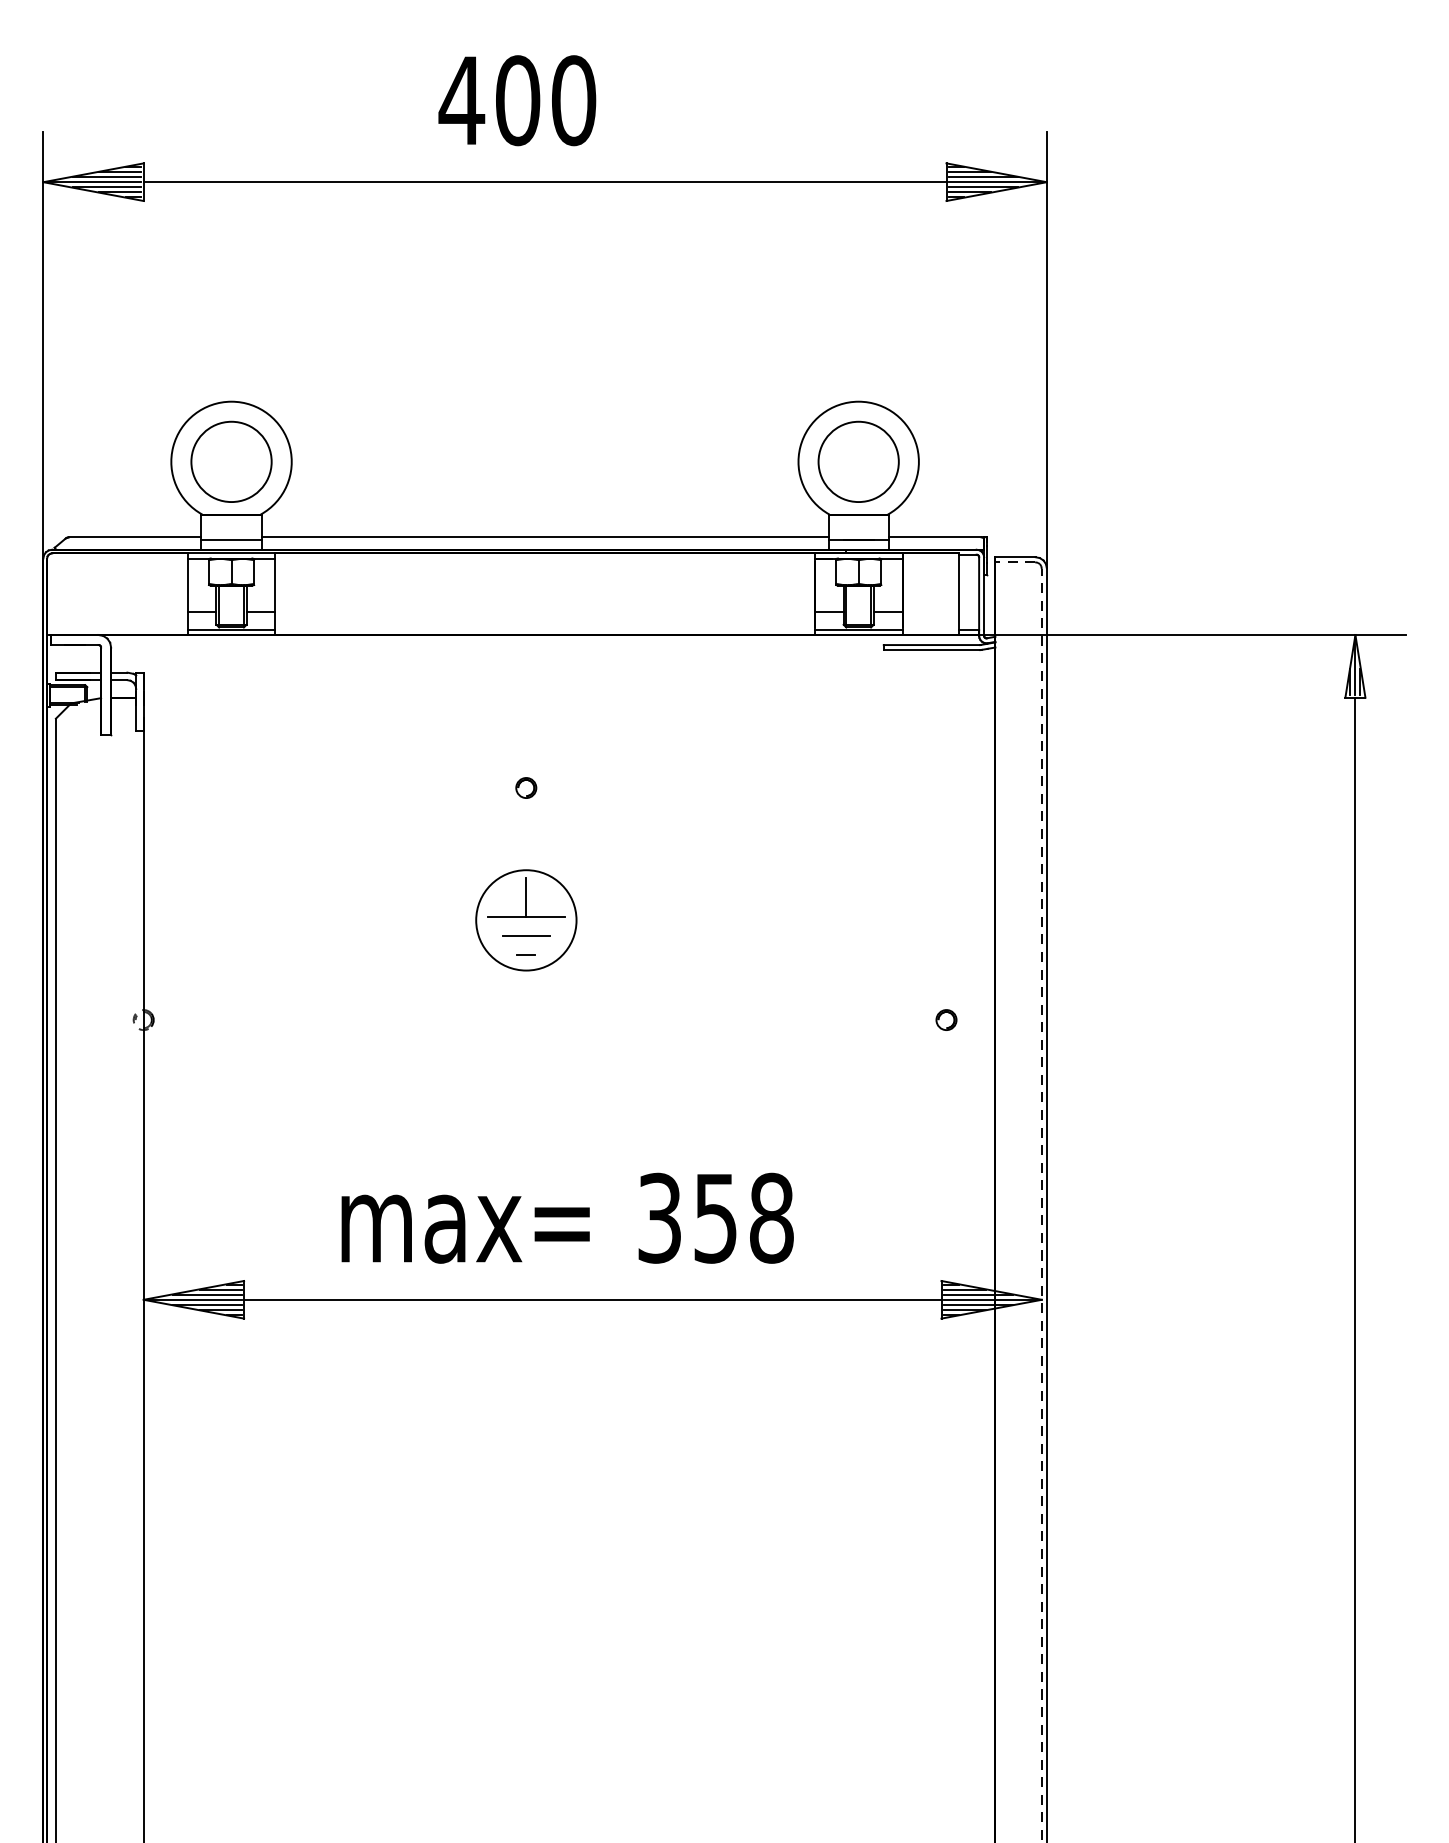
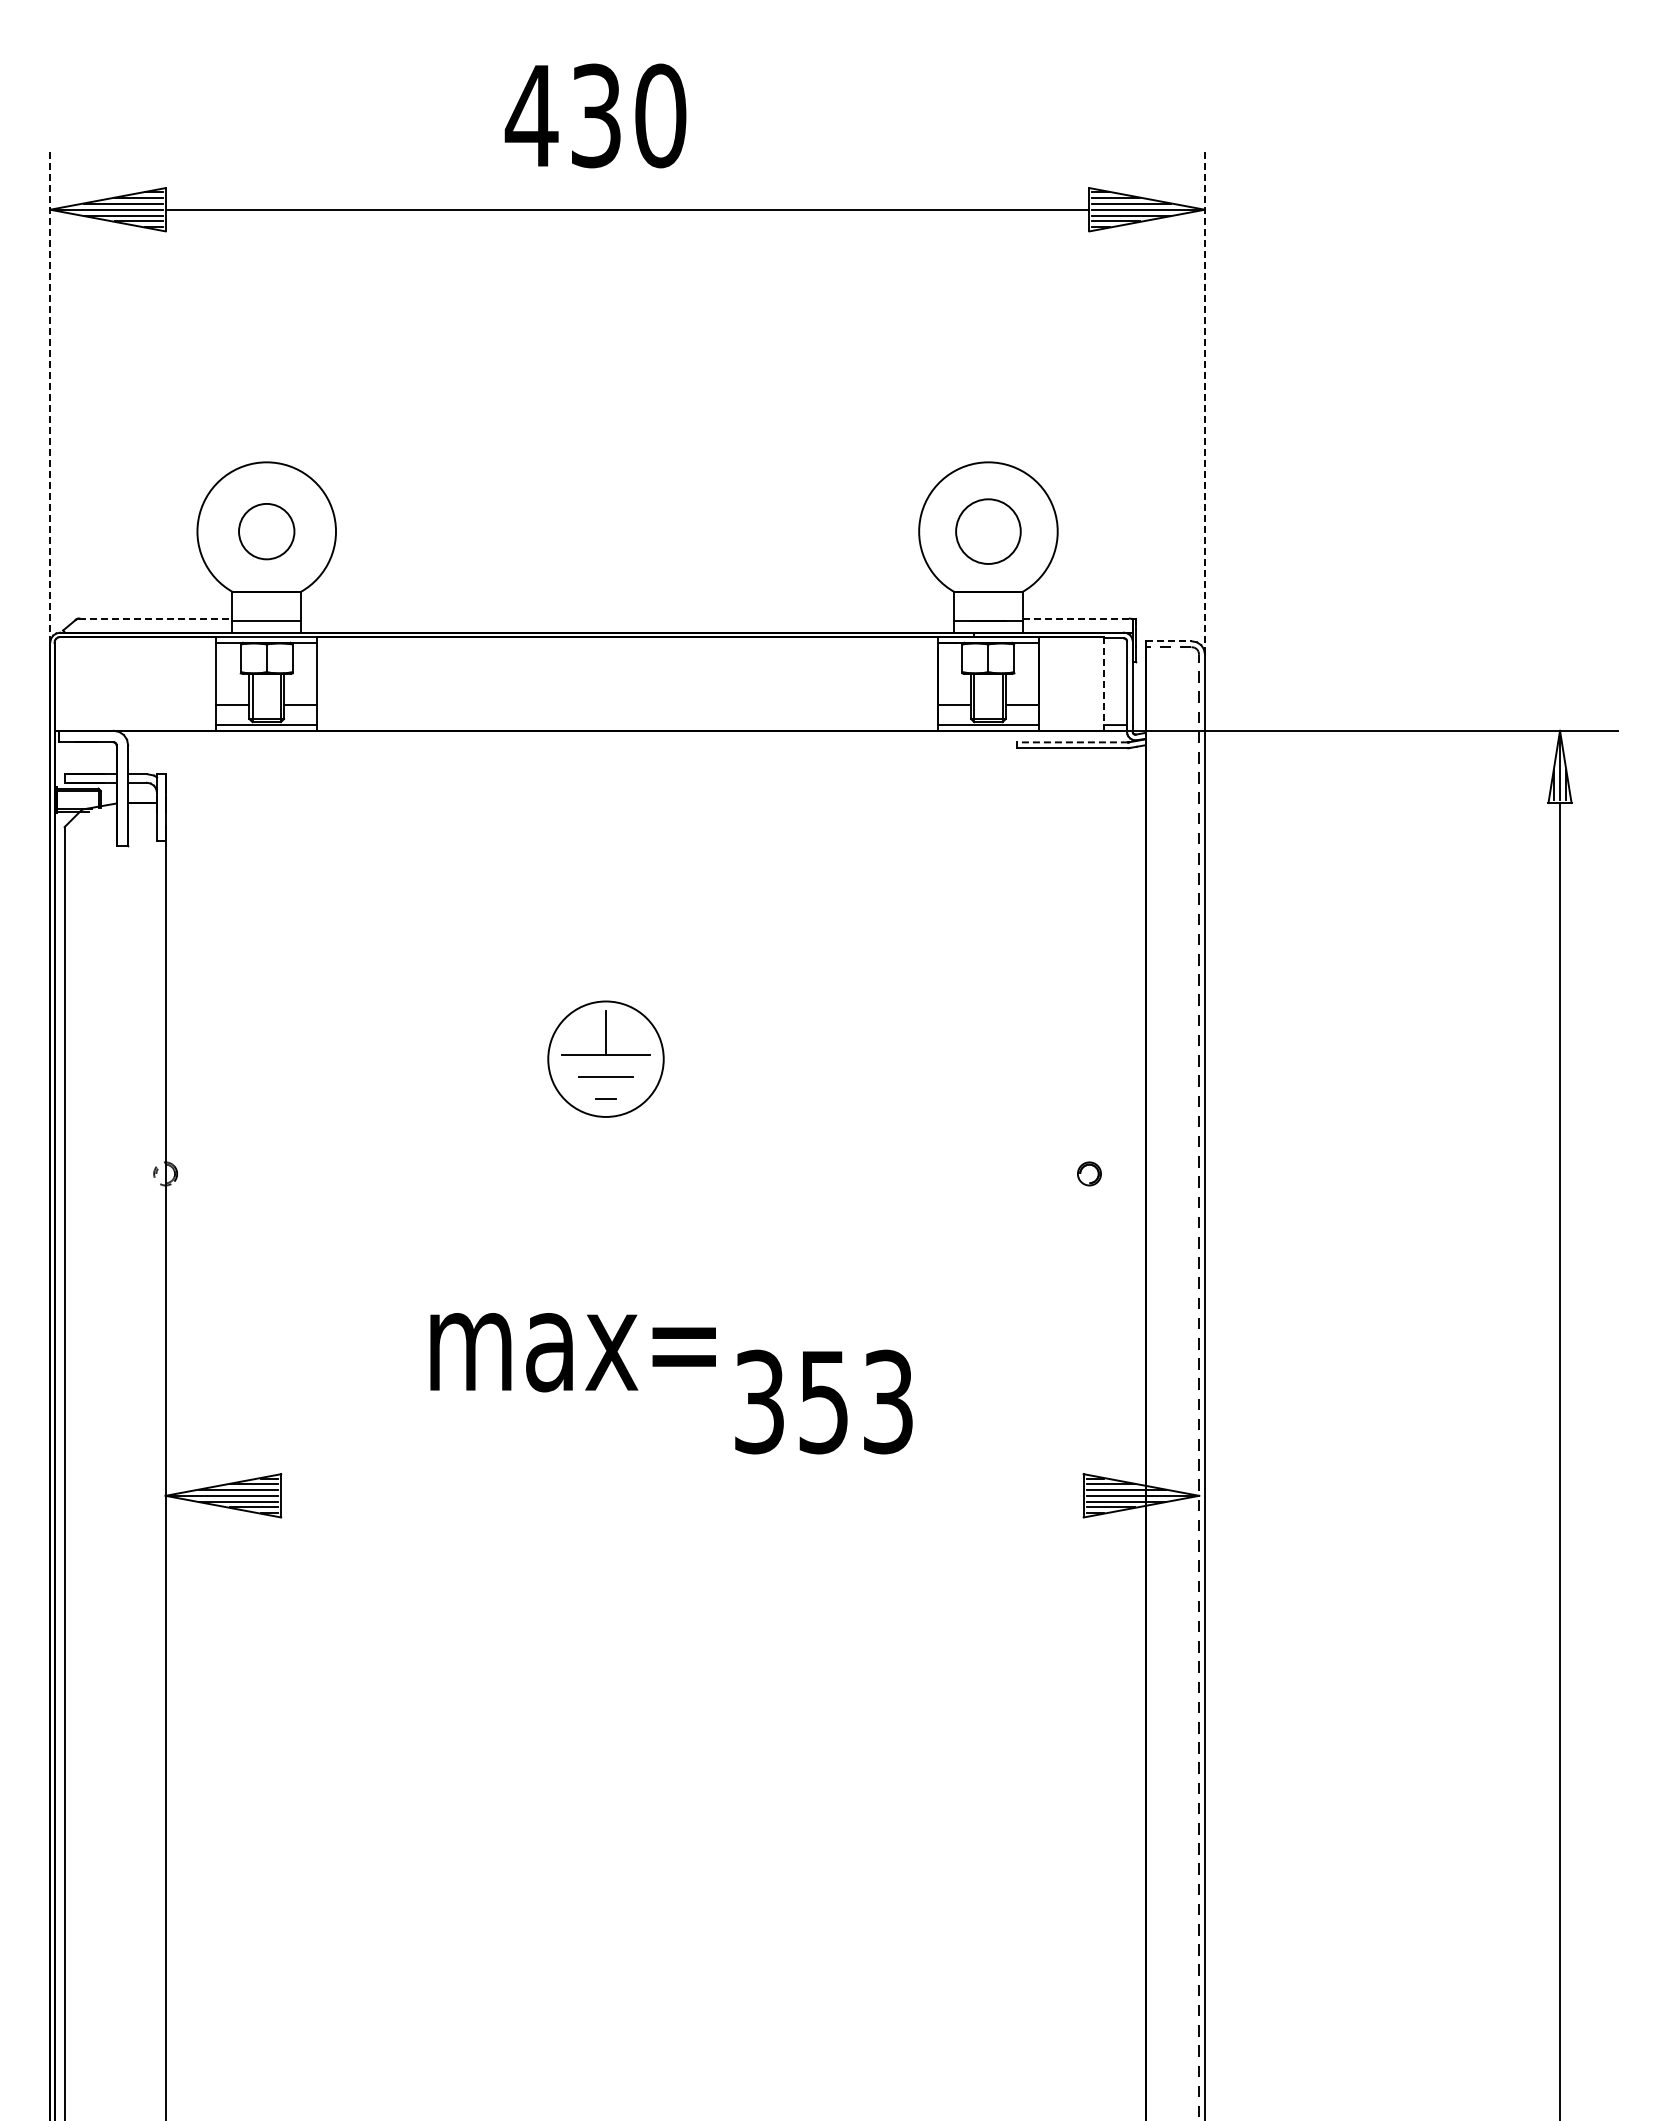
text: (518, 100) -> (596, 115), 400 -> 430
line: (43, 345) -> (50, 397), solid -> dashed
line: (1046, 350) -> (1204, 403), solid -> dashed
circle: (231, 461) -> (266, 531), size x0.6
circle: (858, 461) -> (988, 531), size x0.7
line: (135, 537) -> (156, 618), solid -> dashed
line: (545, 537) -> (627, 618), removed
line: (935, 537) -> (1076, 618), solid -> dashed
line: (1016, 557) -> (1169, 641), solid -> dashed
line: (958, 593) -> (1103, 683), solid -> dashed
line: (931, 645) -> (1072, 742), solid -> dashed
part: (525, 787) -> (605, 906), removed
text: (771, 1217) -> (888, 1401), 358 -> 353
text: (465, 1229) -> (572, 1352), moved
line: (592, 1299) -> (682, 1495), removed

